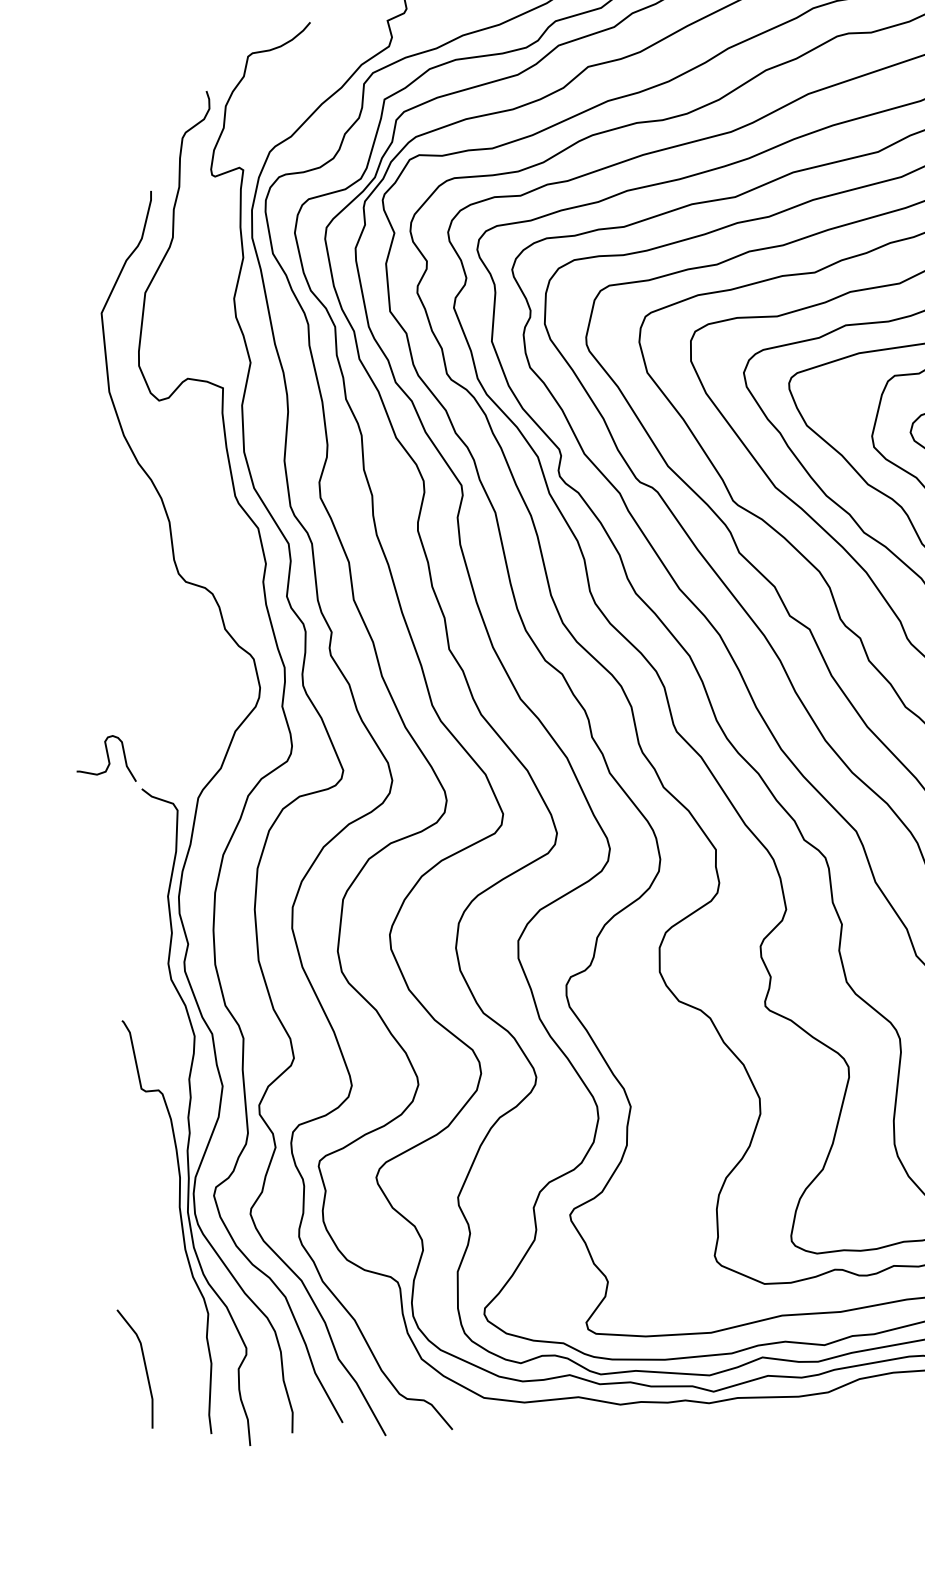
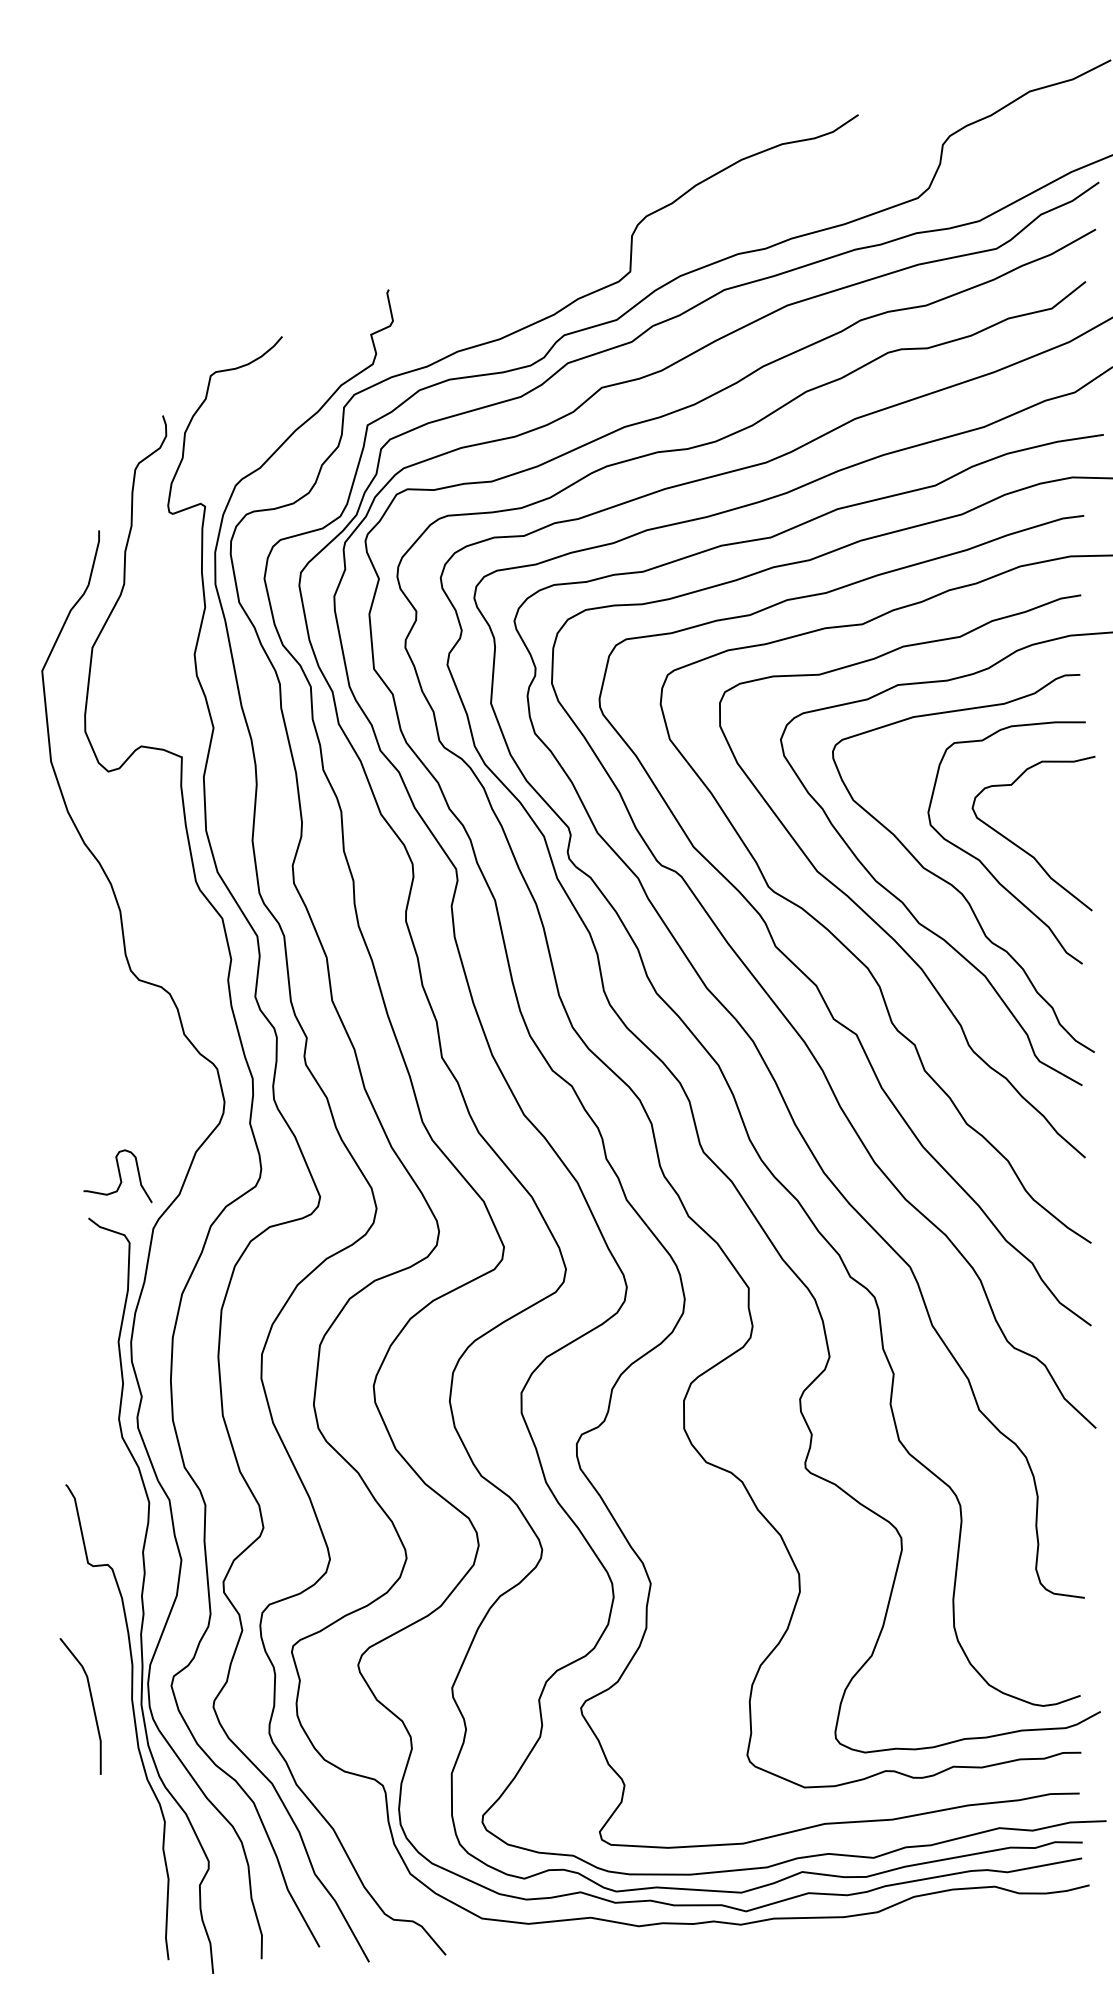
curve: (107, 758) -> (119, 1176), moved
line: (144, 1366) -> (91, 1703), moved

